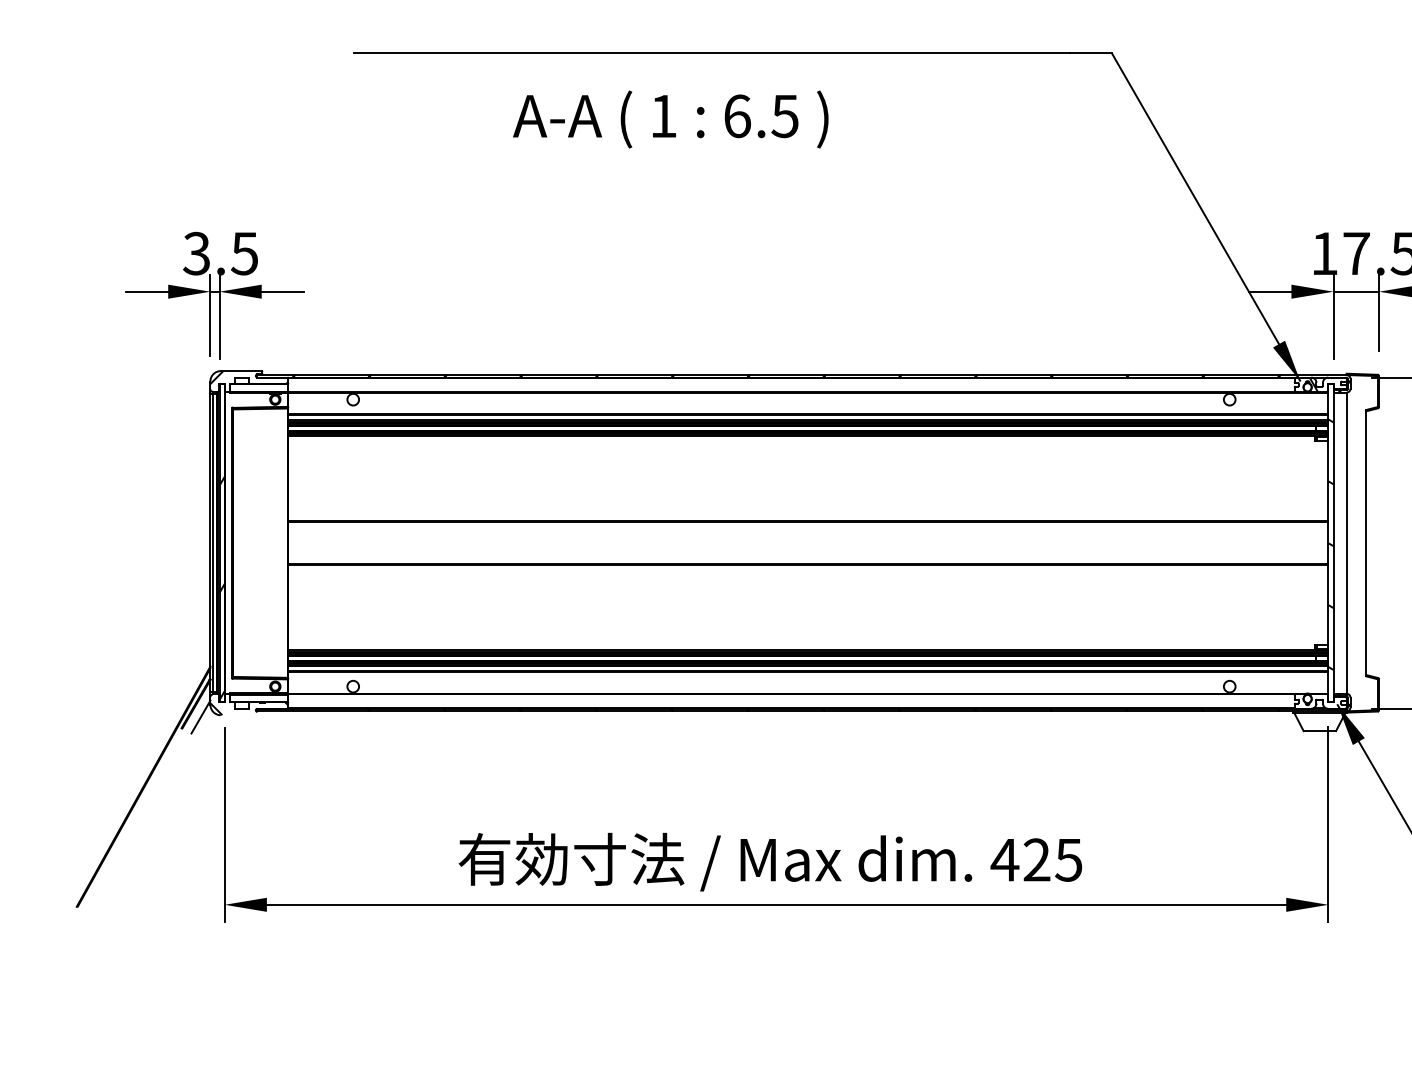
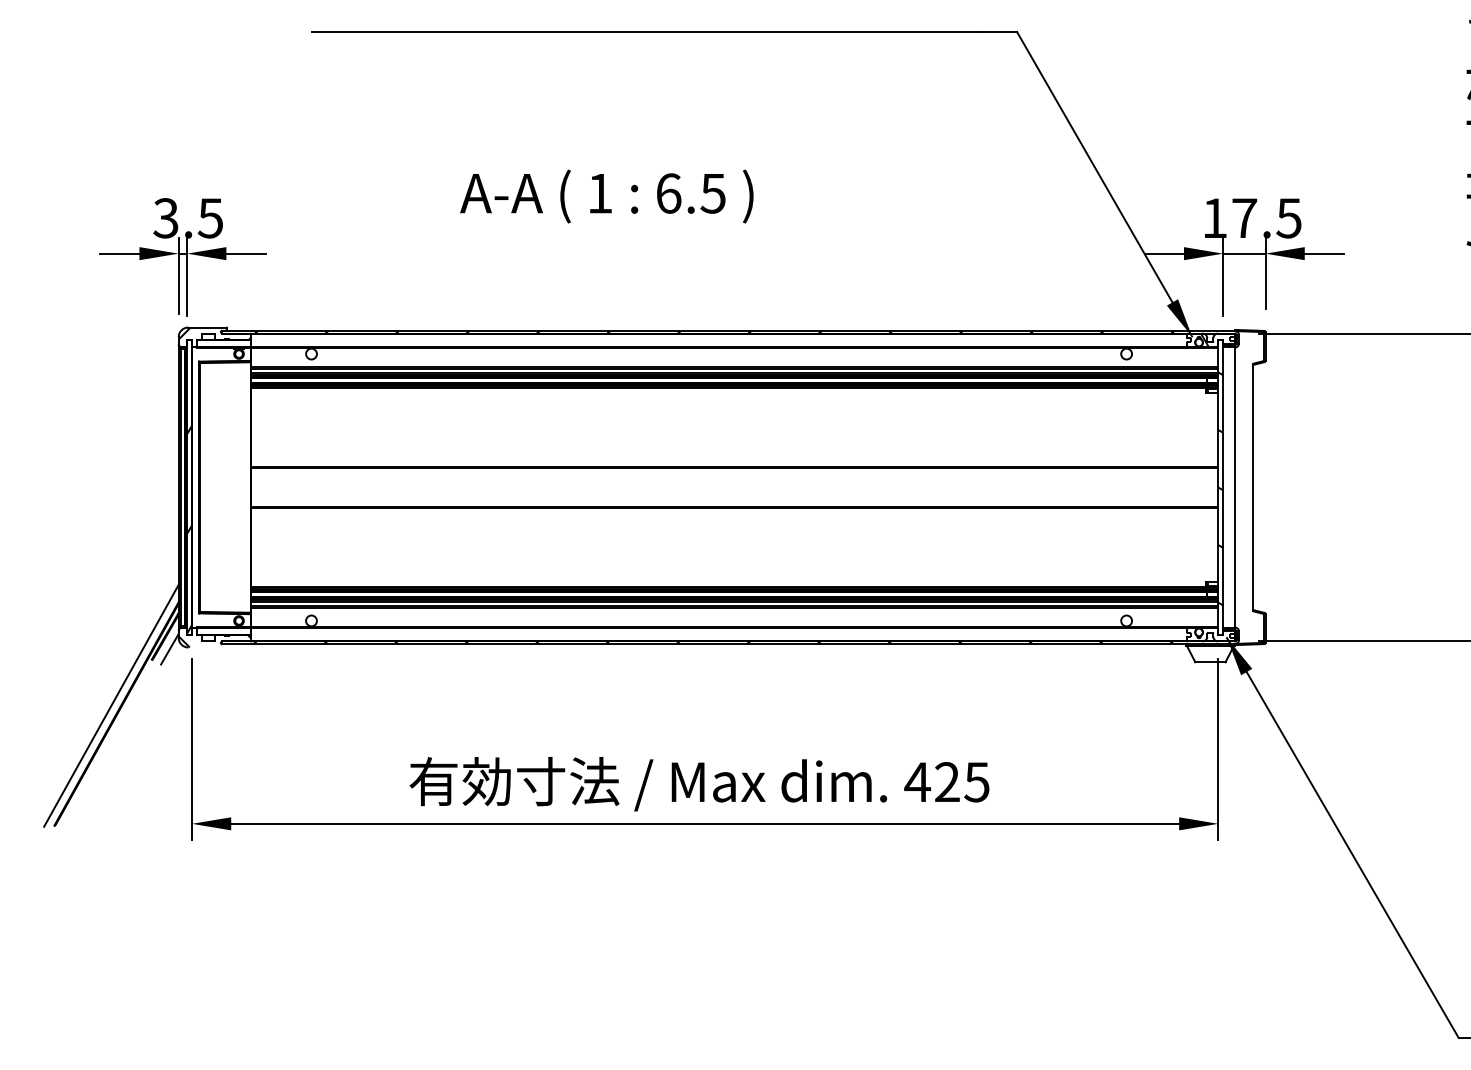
text: (670, 119) -> (606, 196), moved
line: (138, 777) -> (111, 705), added

